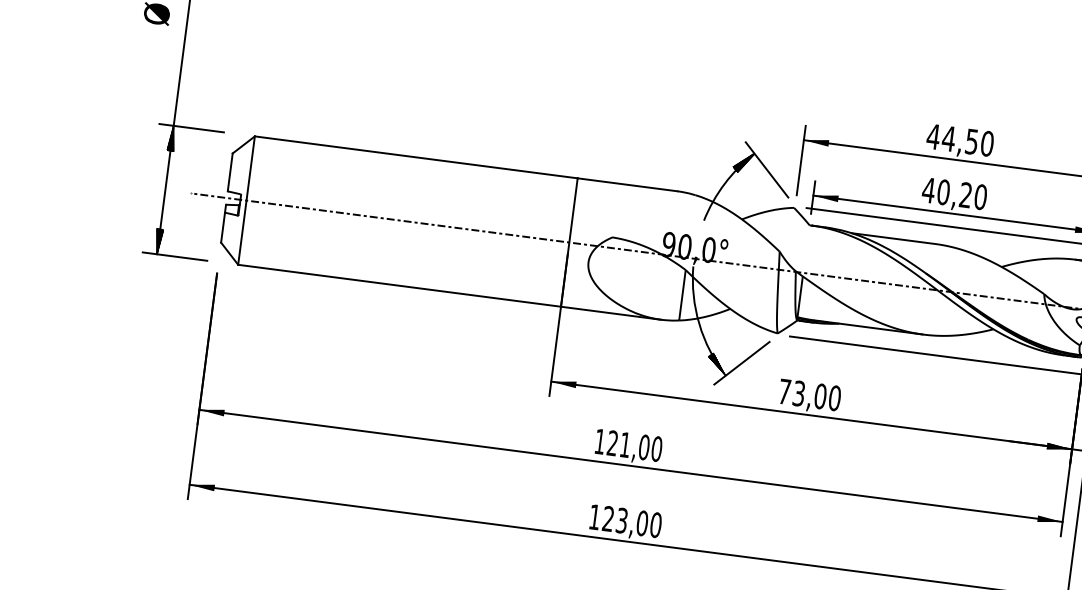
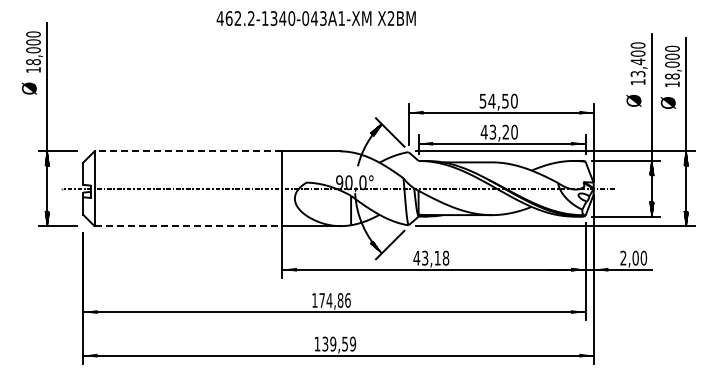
text: (932, 137) -> (482, 101), 44,50 -> 54,50
line: (416, 157) -> (188, 151), solid -> dashed
text: (943, 191) -> (492, 131), 40,20 -> 43,20
line: (399, 286) -> (188, 226), solid -> dashed
text: (810, 393) -> (431, 257), 73,00 -> 43,18
text: (633, 446) -> (334, 300), 121,00 -> 174,86
text: (631, 520) -> (338, 343), 123,00 -> 139,59

